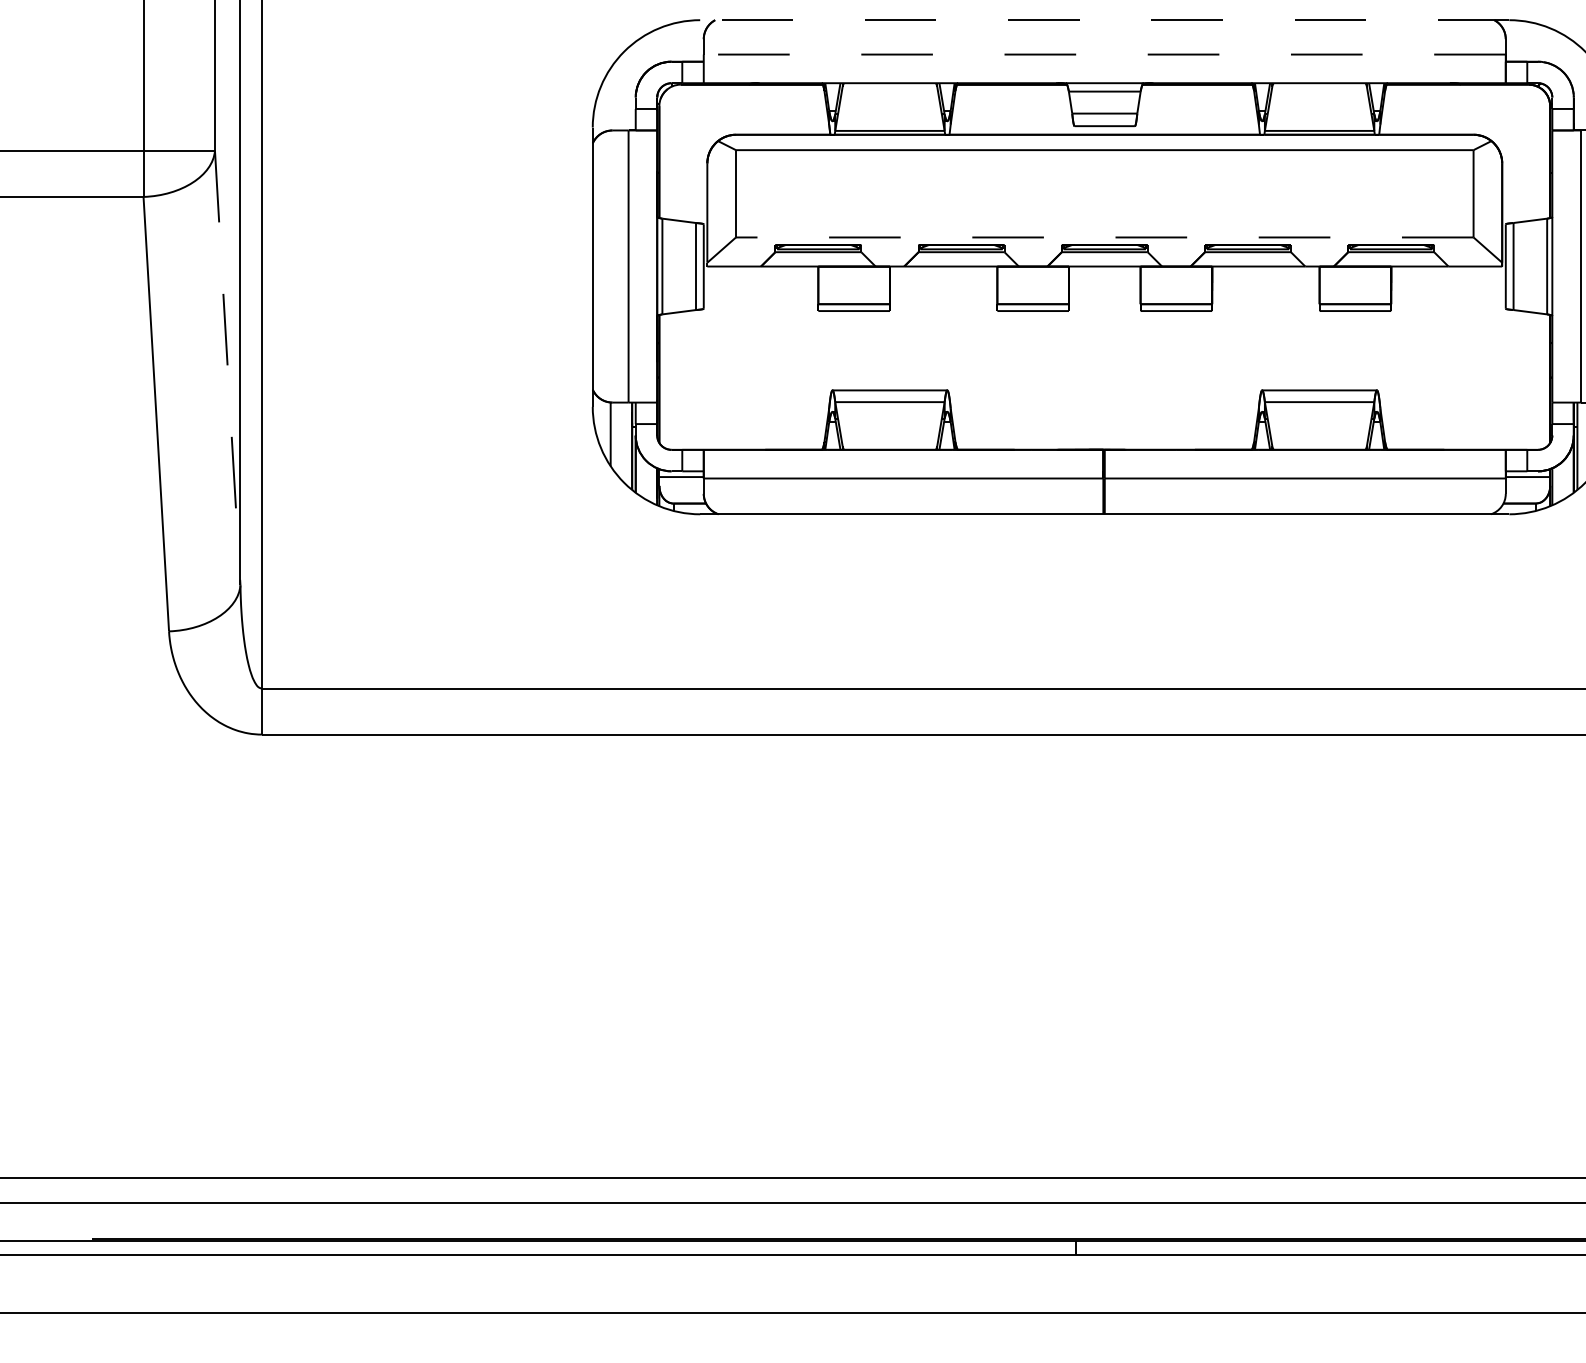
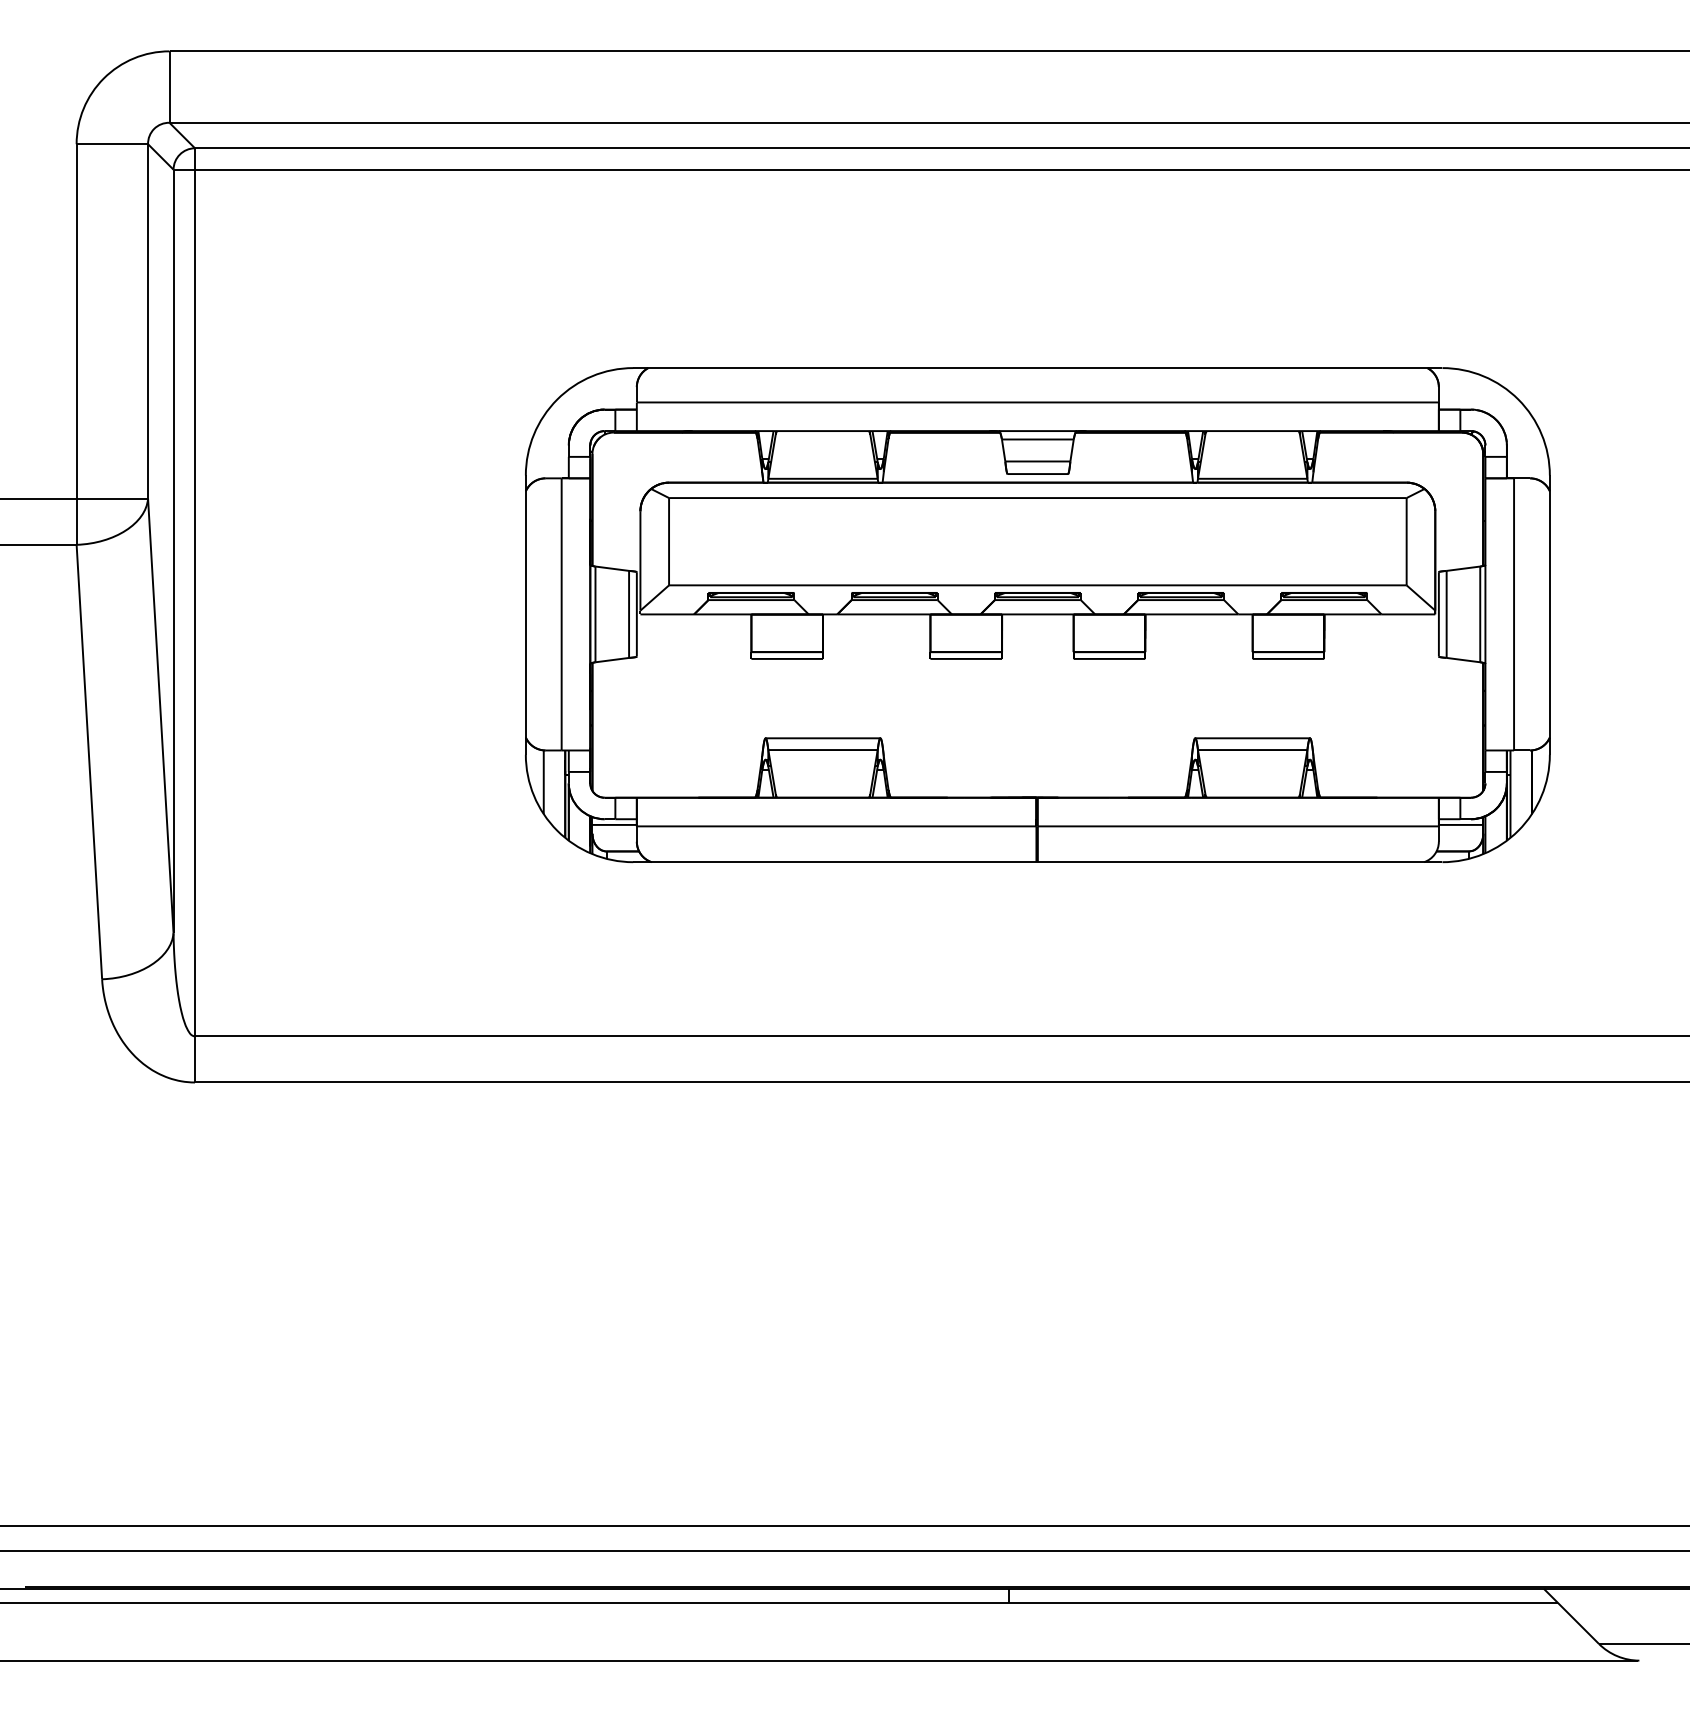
line: (1104, 20) -> (1037, 368), dashed -> solid
line: (1104, 54) -> (1037, 402), dashed -> solid
line: (1104, 237) -> (1037, 585), dashed -> solid
line: (227, 368) -> (160, 716), dashed -> solid

